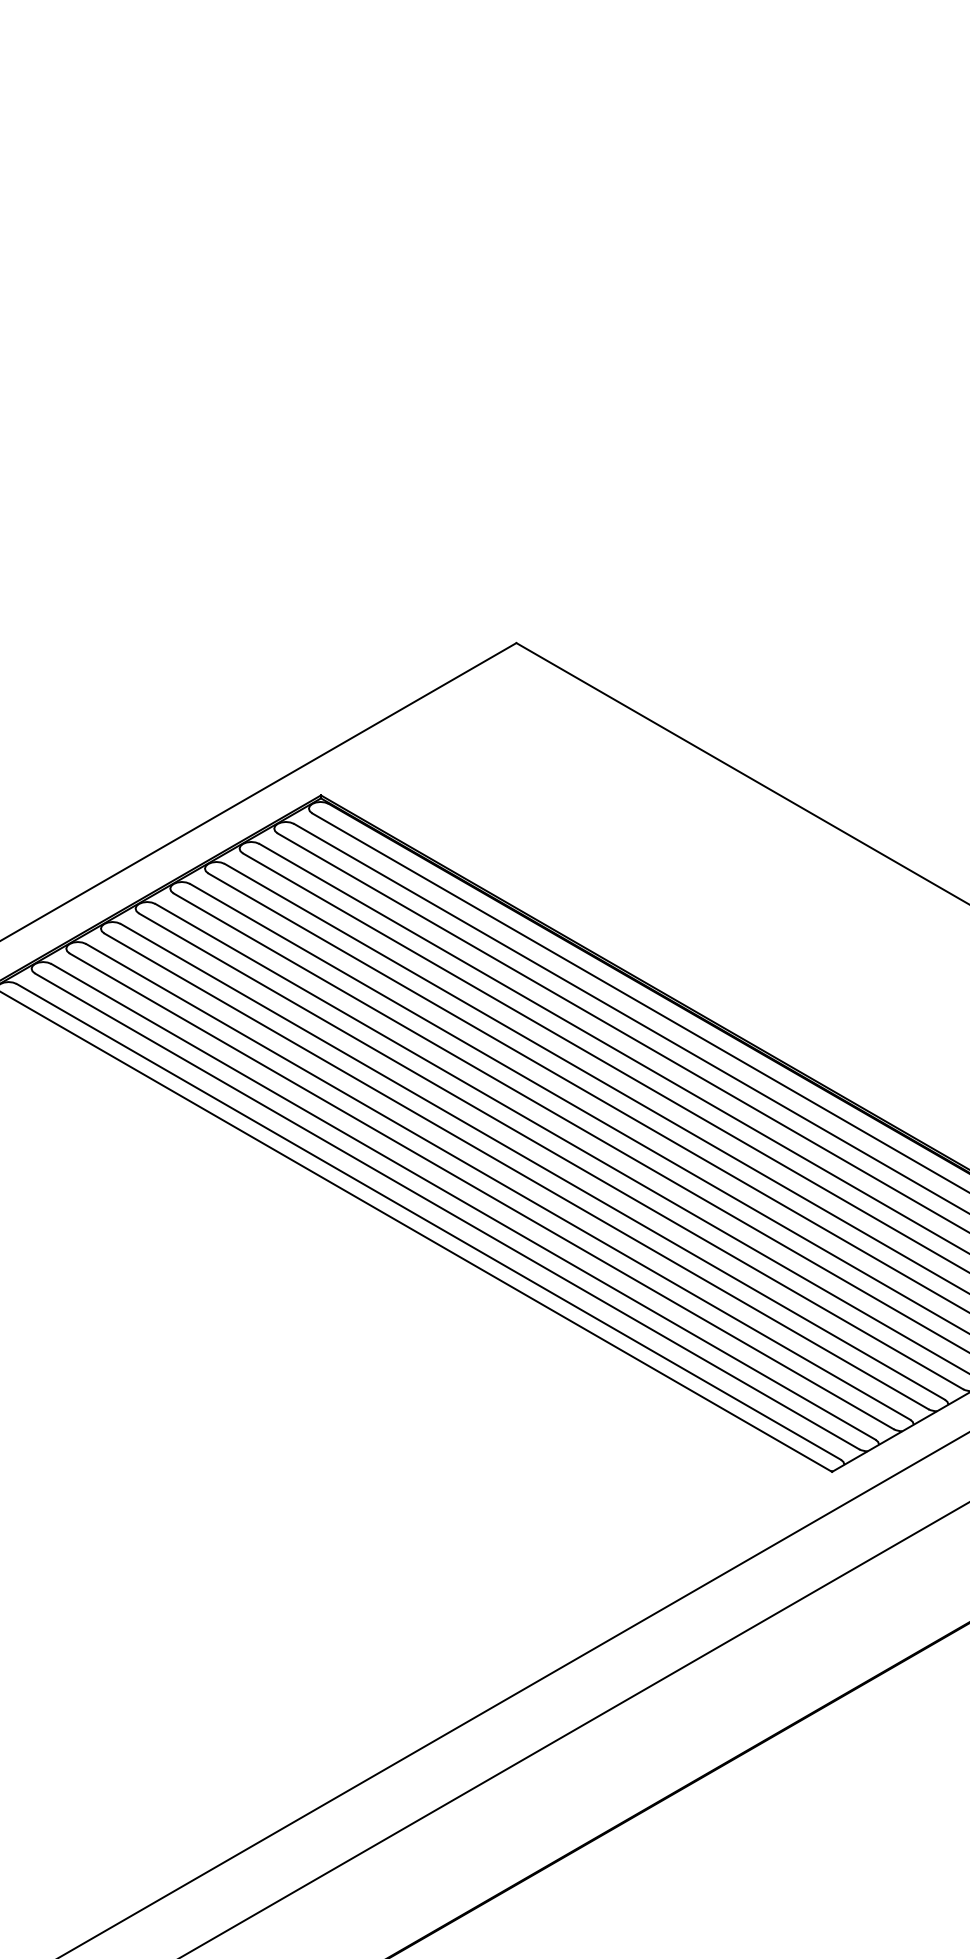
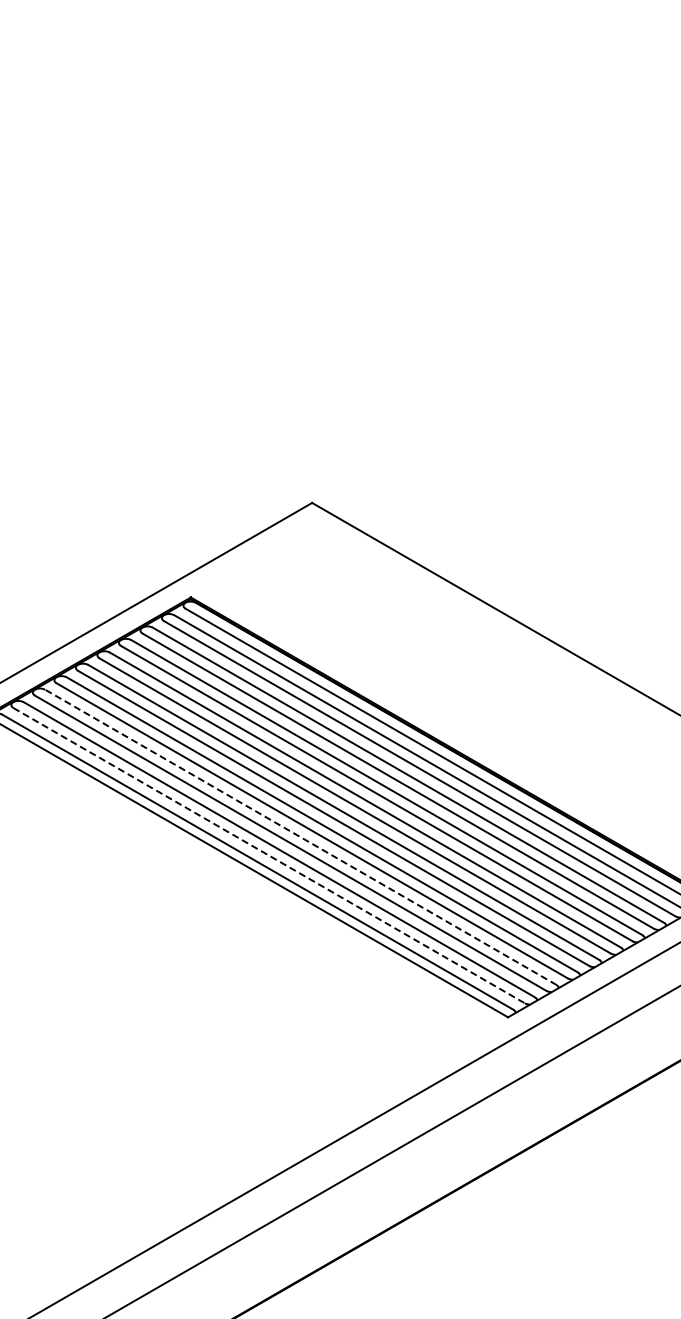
line: (497, 1182) -> (300, 837), solid -> dashed
line: (447, 1211) -> (269, 855), solid -> dashed

